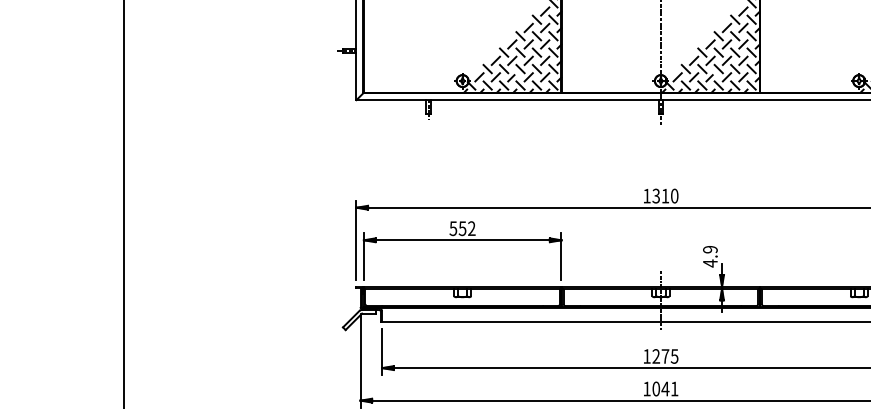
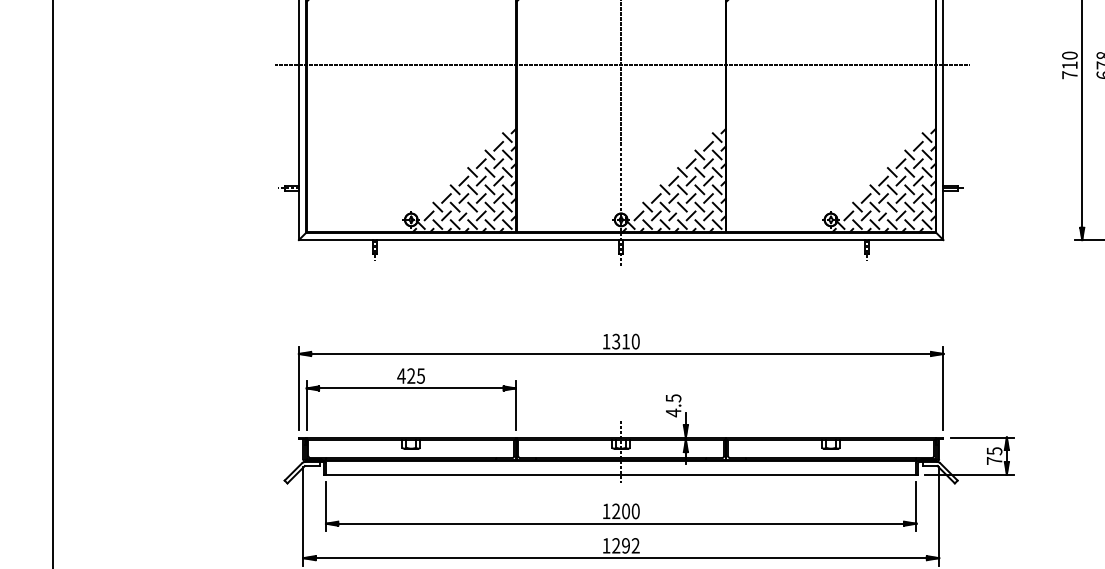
text: (461, 228) -> (410, 375), 552 -> 425
text: (710, 249) -> (673, 398), 4.9 -> 4.5
text: (669, 356) -> (630, 511), 1275 -> 1200
text: (664, 388) -> (625, 545), 1041 -> 1292

